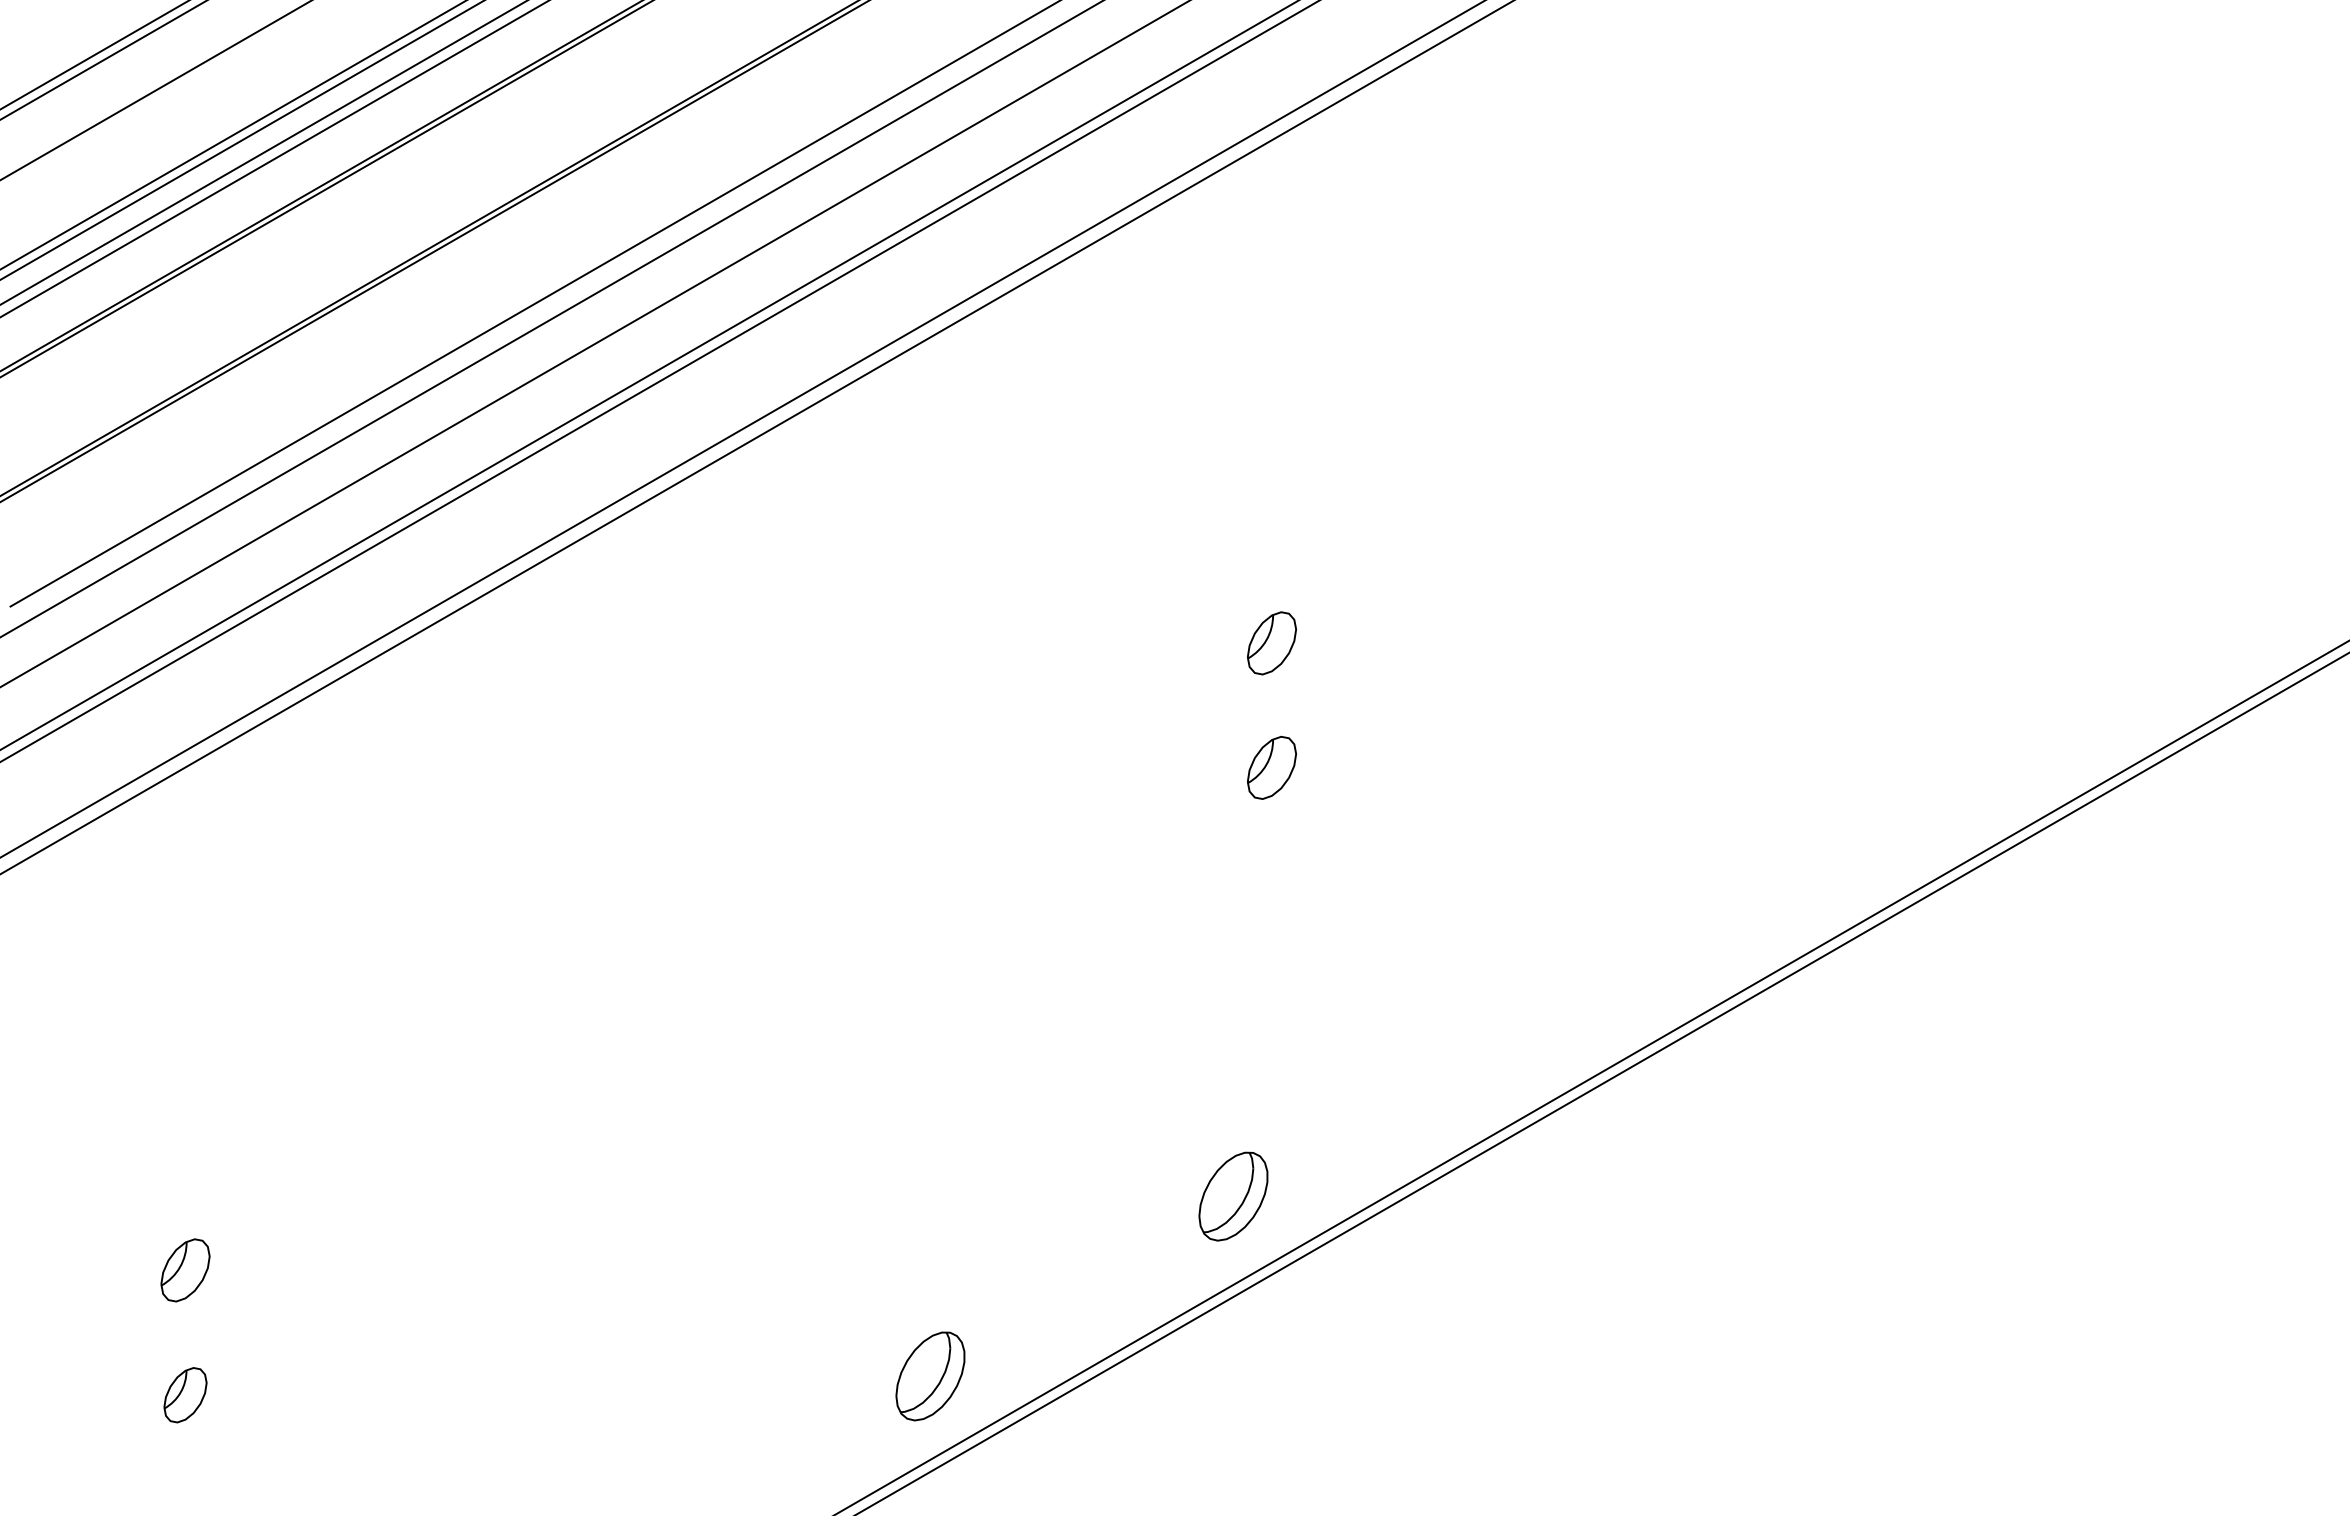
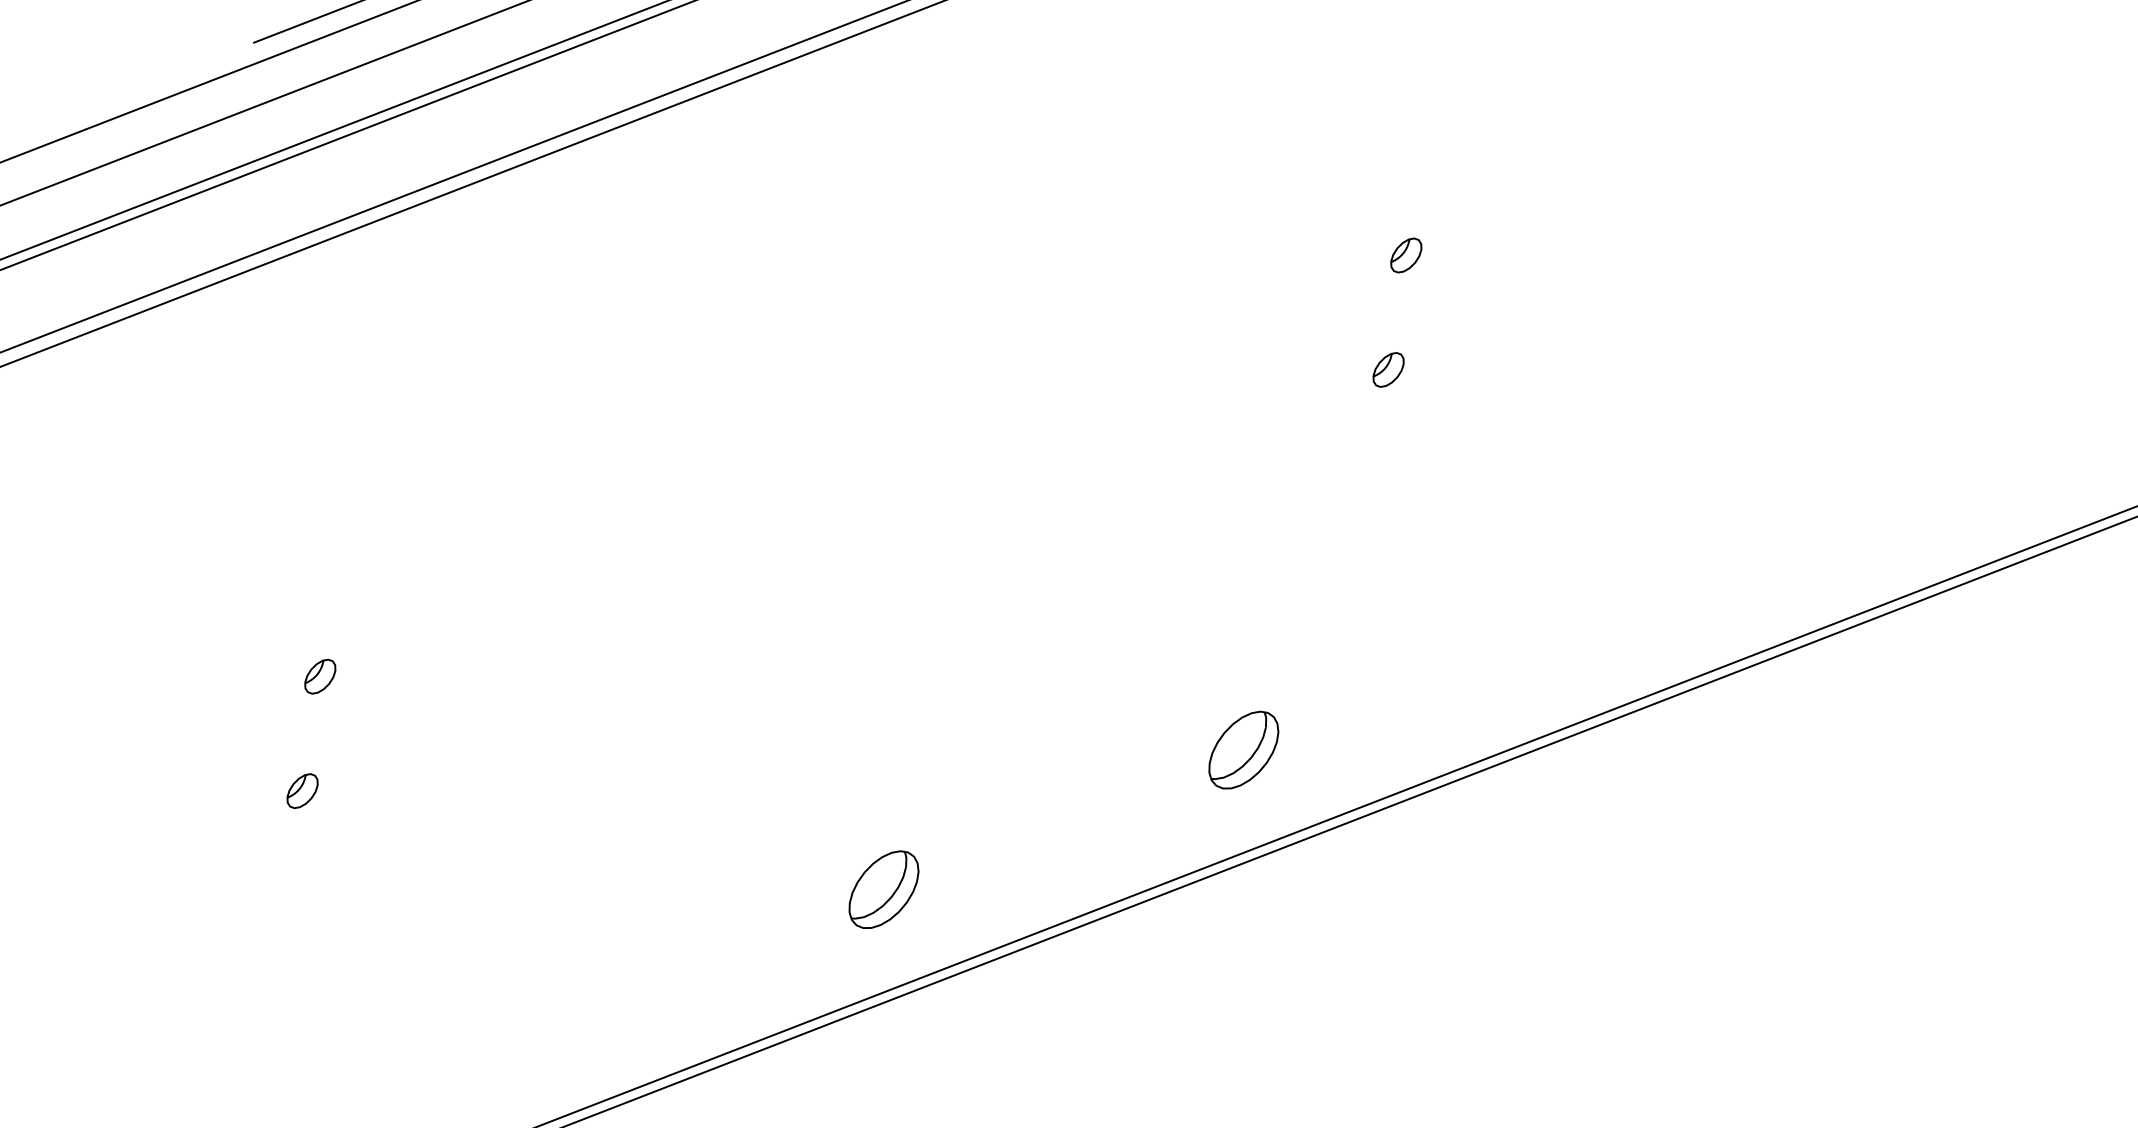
part: (1271, 642) -> (1405, 254), size x0.62
part: (1271, 767) -> (1388, 369), size x0.62
part: (1233, 1196) -> (1243, 750), moved
part: (185, 1270) -> (320, 676), size x0.62
part: (930, 1376) -> (883, 889), moved
part: (185, 1394) -> (302, 790), size x0.71

